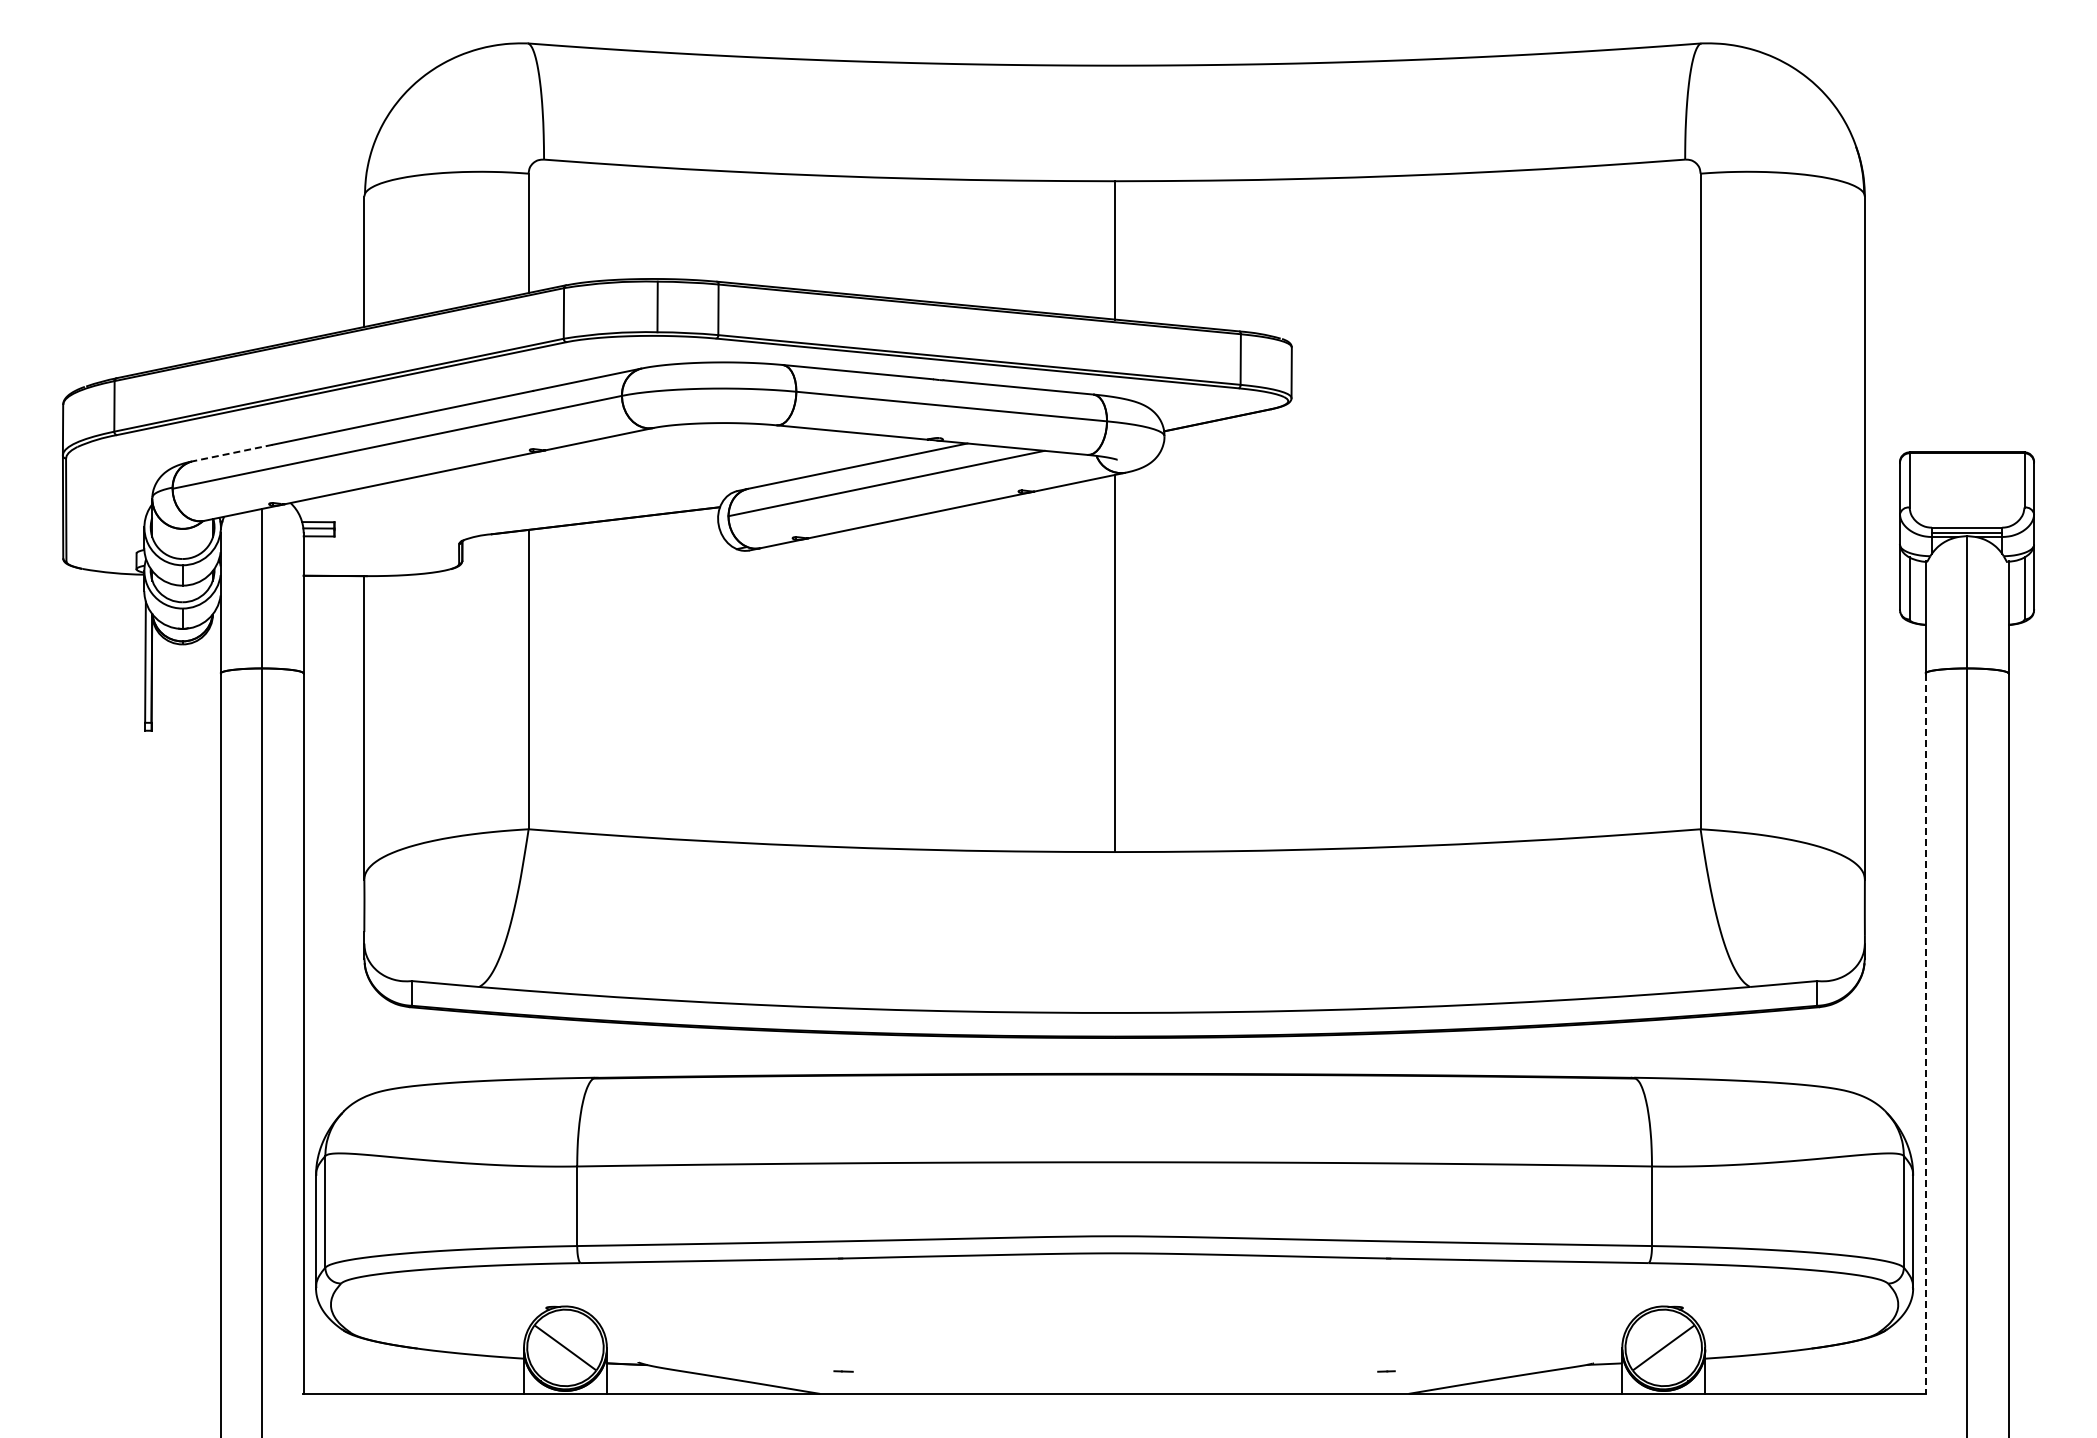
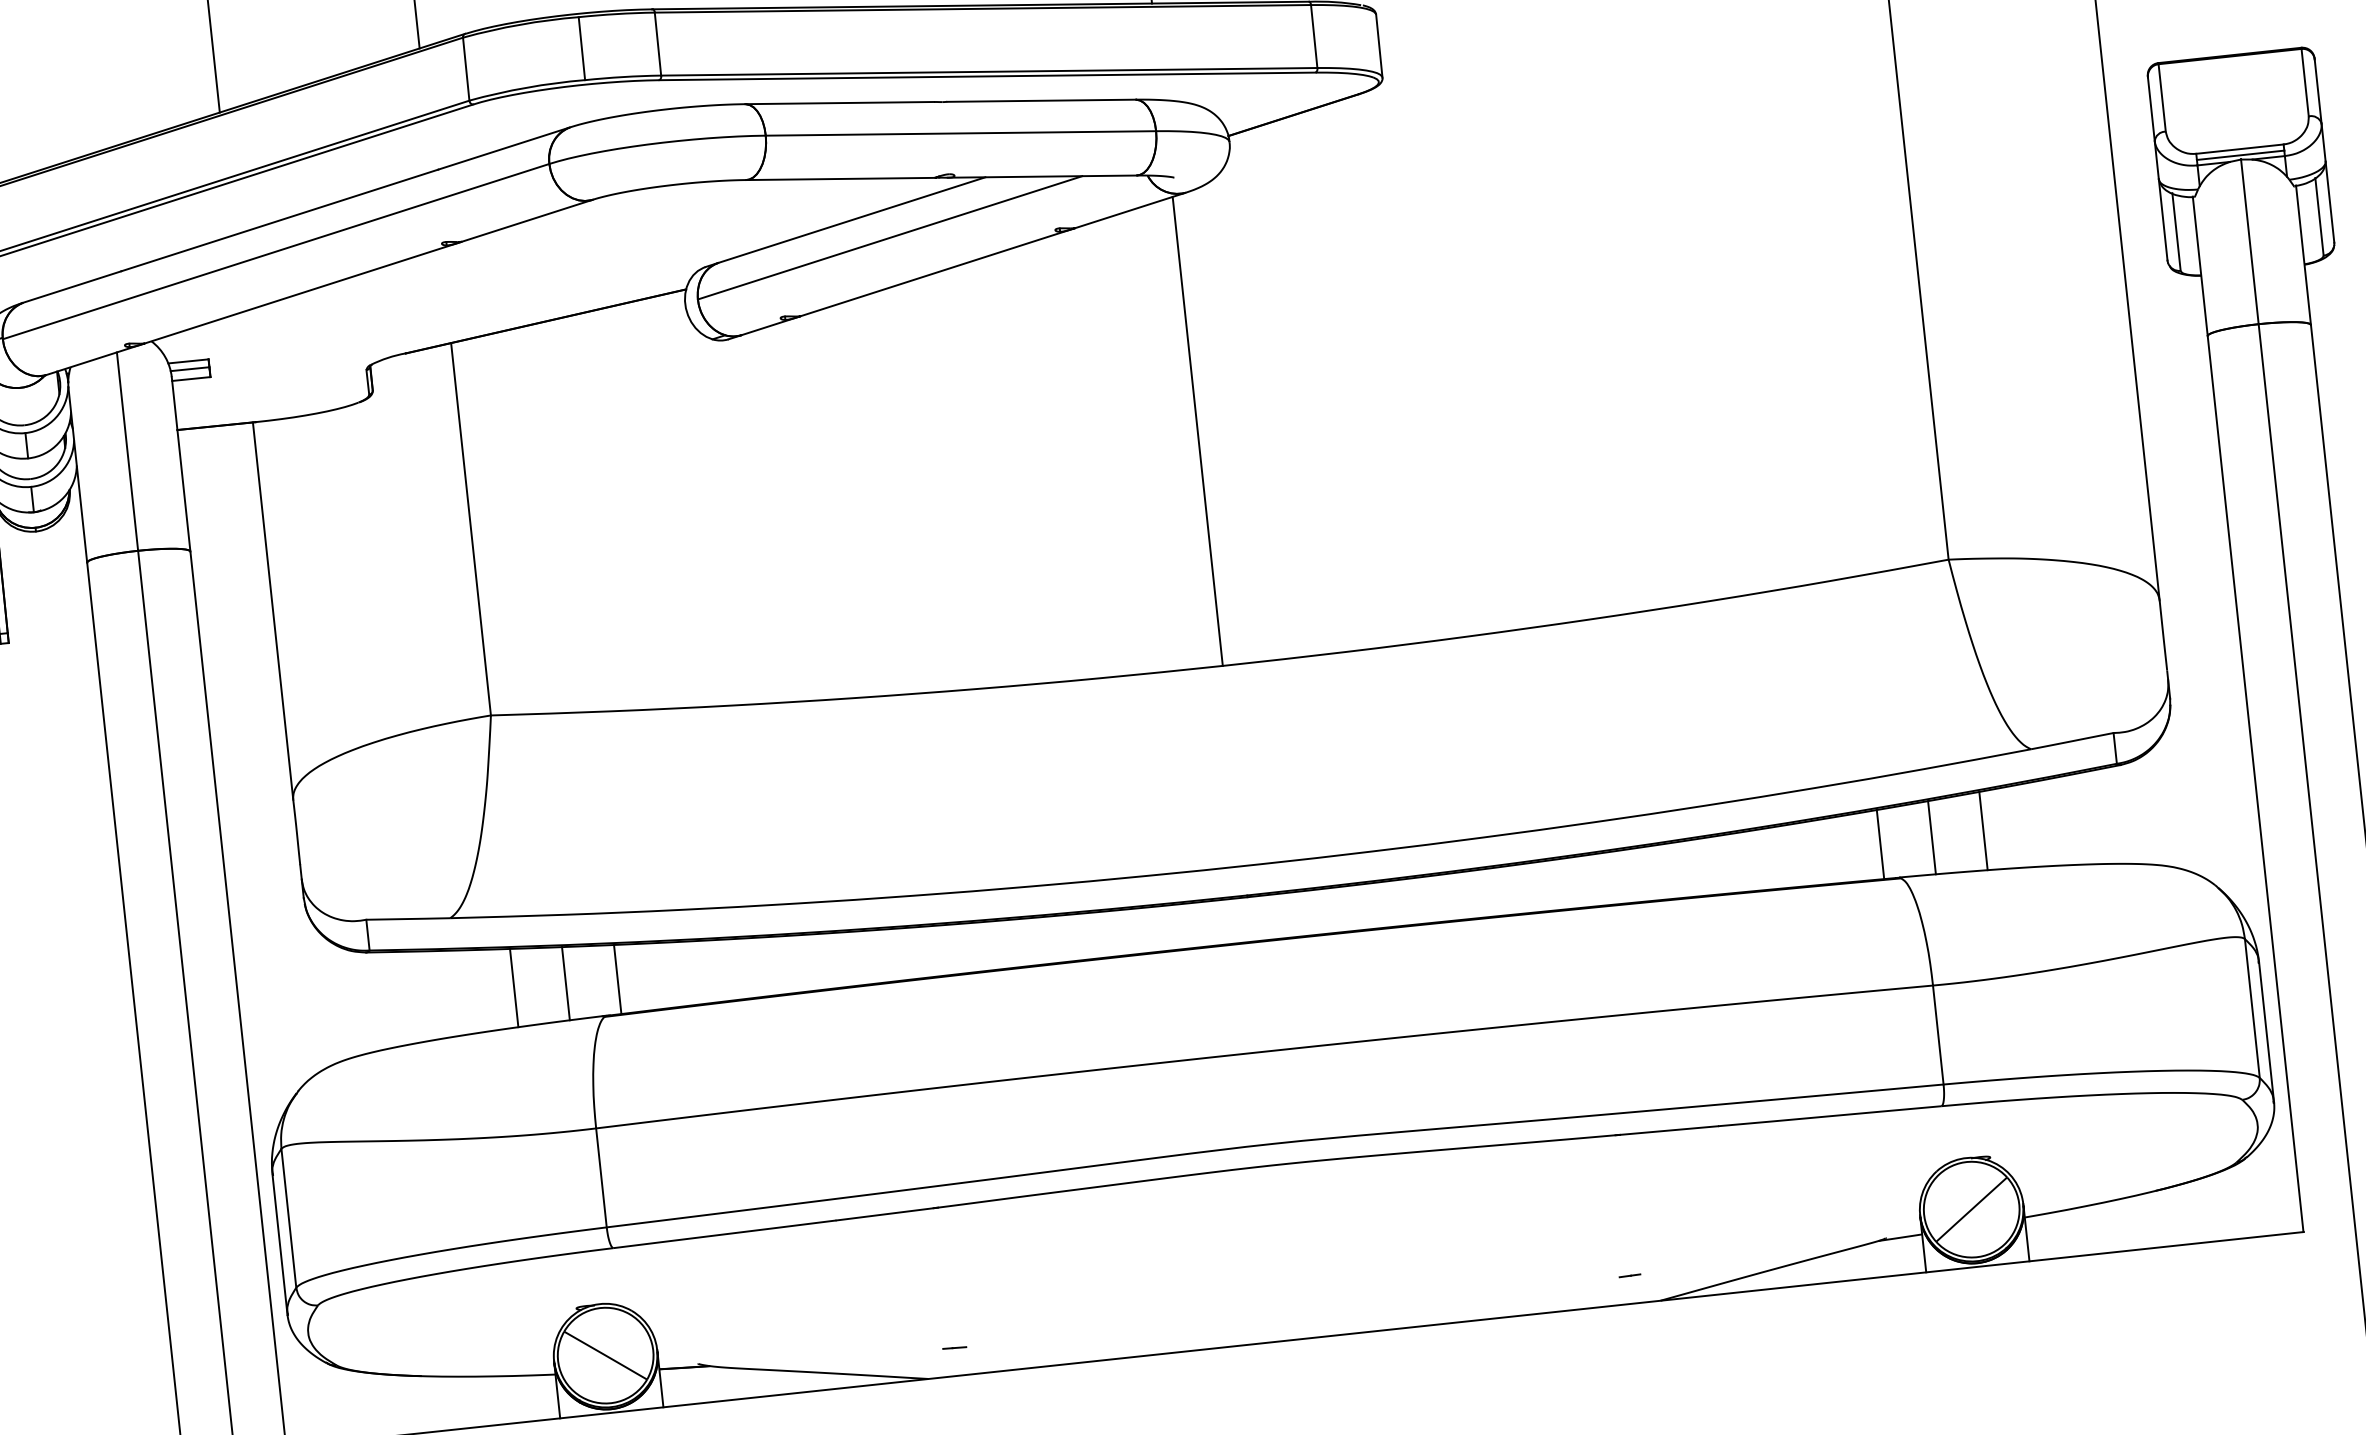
line: (231, 453) -> (71, 287), dashed -> solid
line: (1925, 1034) -> (2255, 785), dashed -> solid
line: (523, 1047) -> (513, 987), added
line: (1705, 1047) -> (1983, 830), added
line: (565, 1048) -> (565, 983), added
line: (1663, 1048) -> (1931, 837), added
line: (607, 1049) -> (618, 978), added
line: (1622, 1049) -> (1880, 843), added

